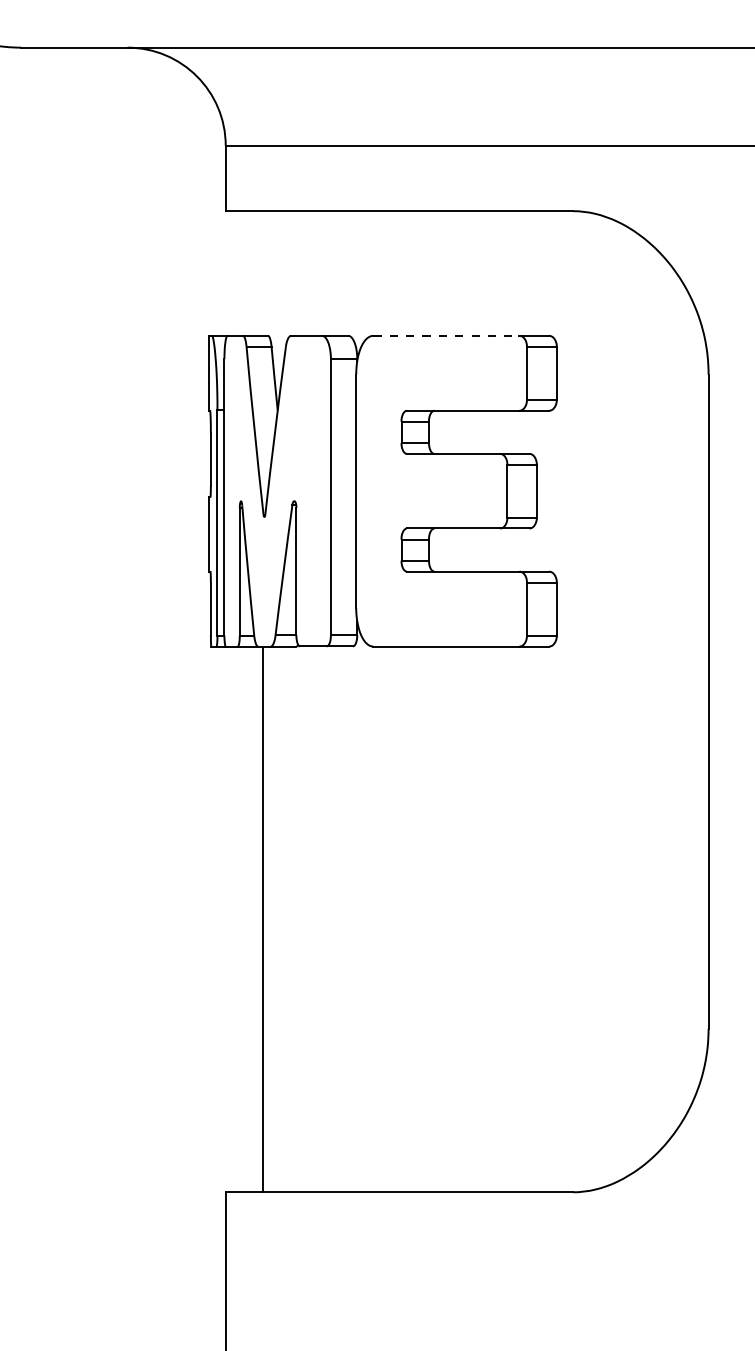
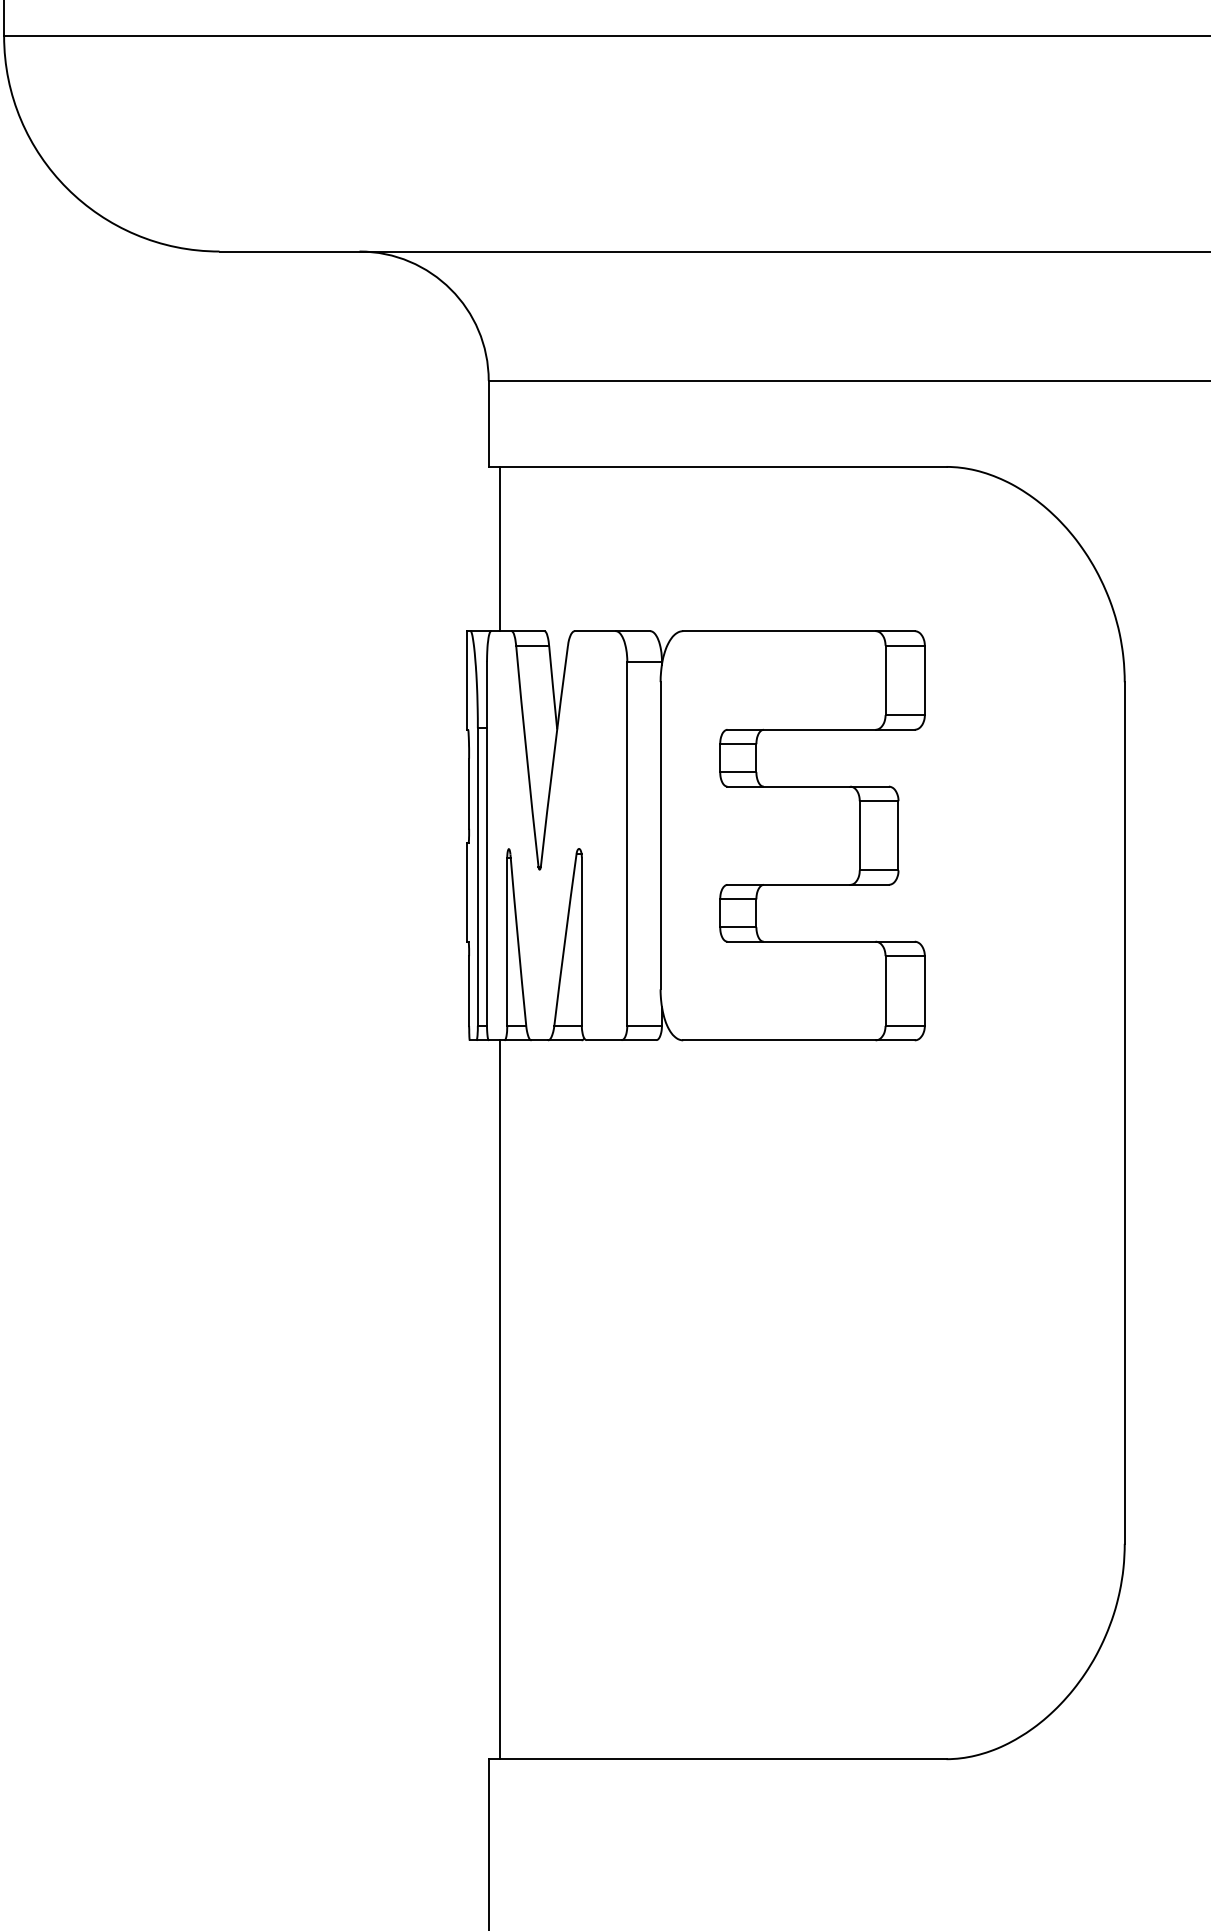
line: (233, 273) -> (499, 548), added
line: (446, 336) -> (779, 631), dashed -> solid
line: (262, 919) -> (499, 1399), moved

